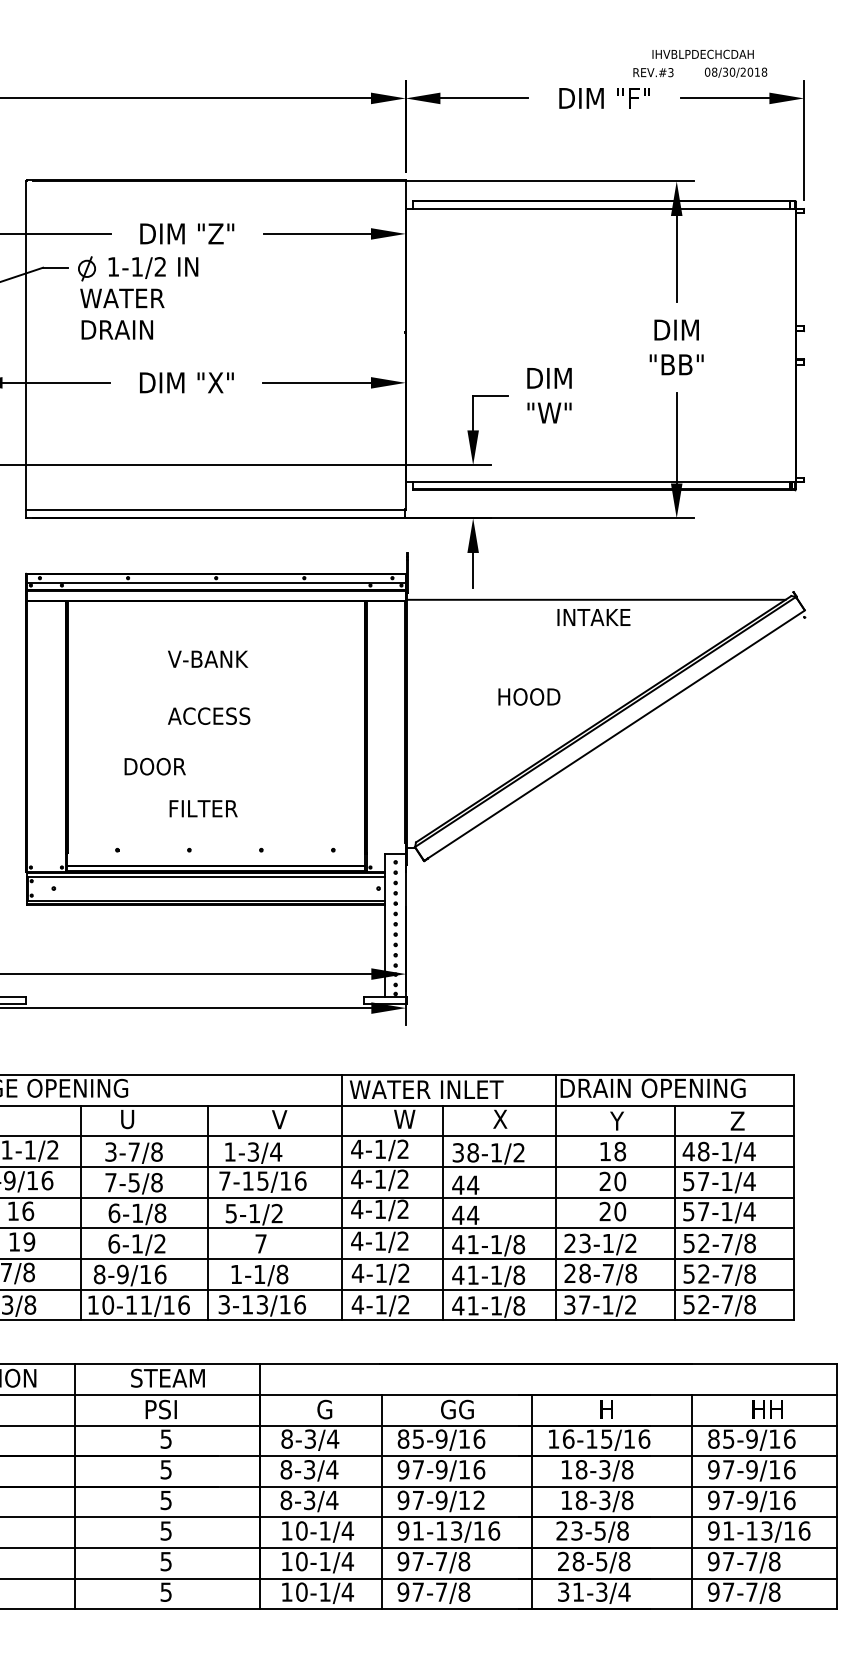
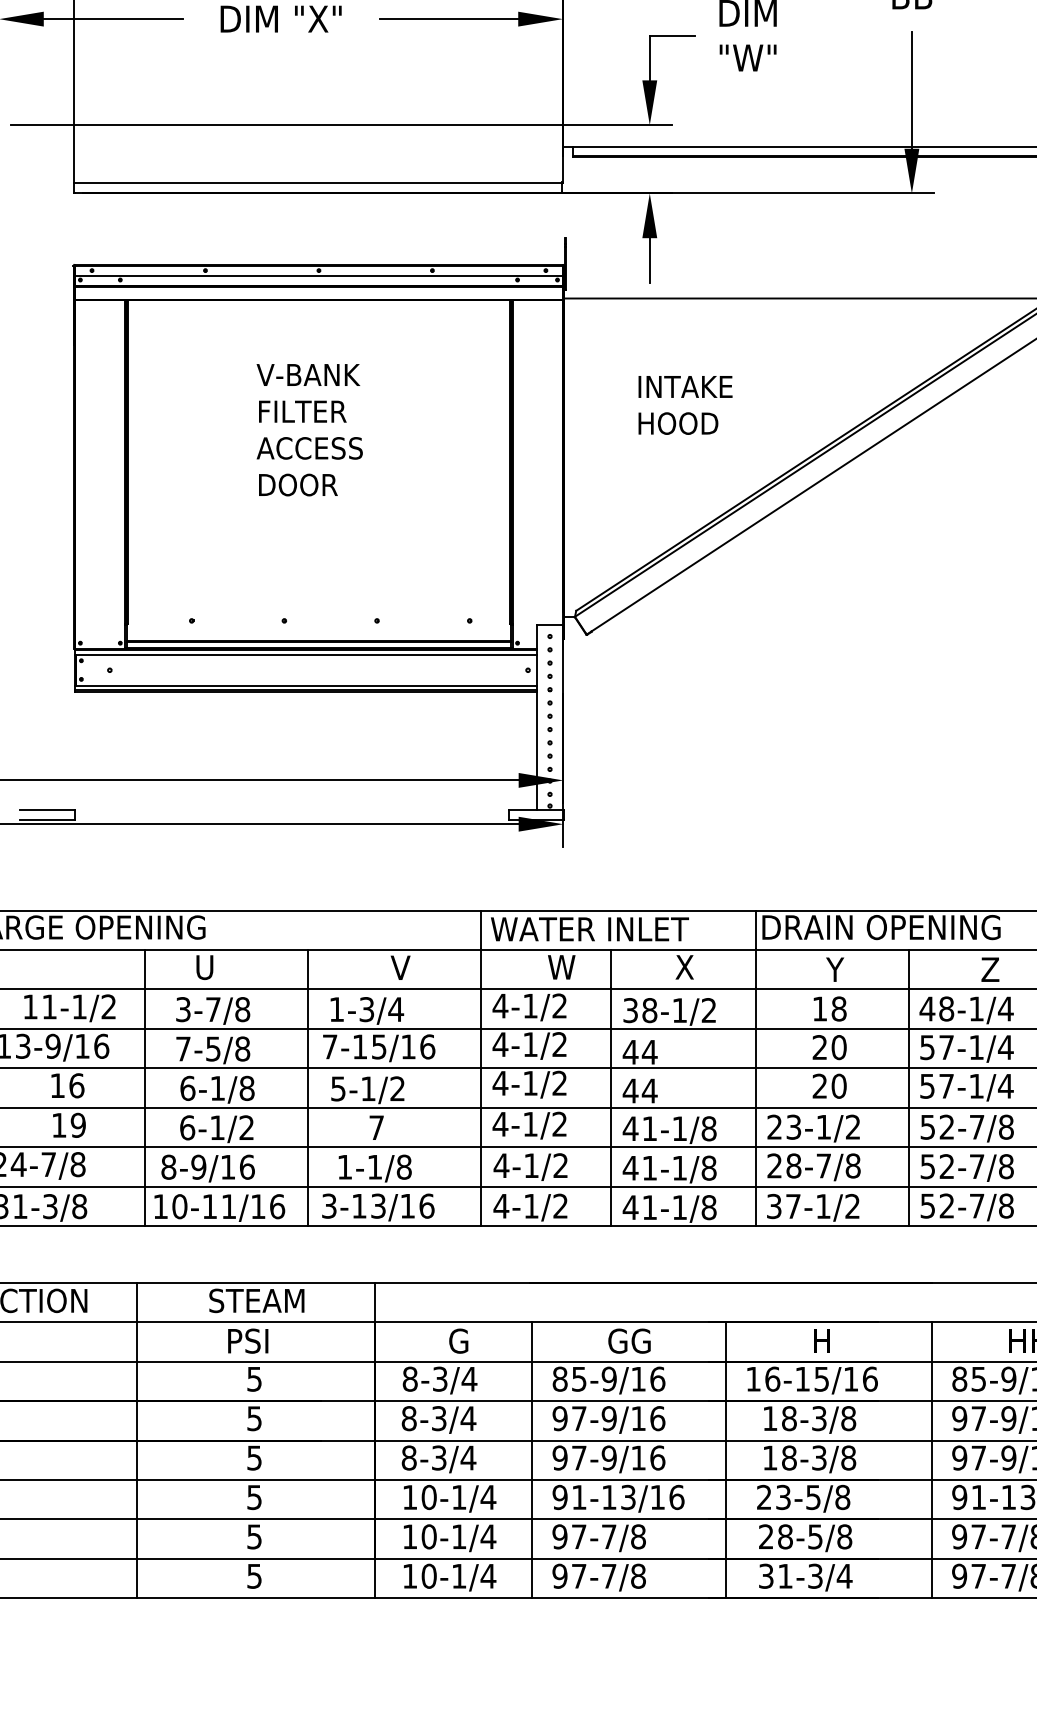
text: (593, 617) -> (684, 386), moved
text: (529, 696) -> (678, 422), moved
text: (154, 766) -> (297, 484), moved
text: (203, 808) -> (302, 411), moved
text: (479, 1500) -> (657, 1458), 97-9/12 -> 97-9/16

